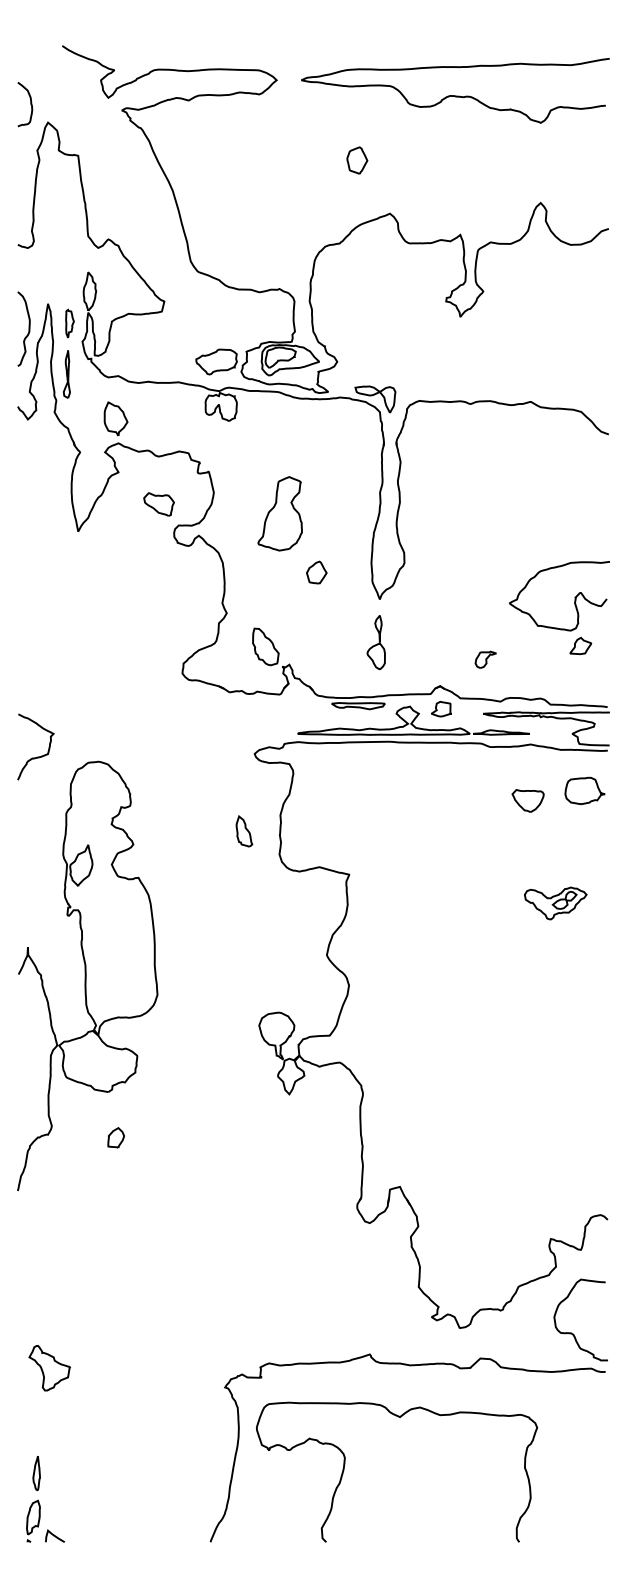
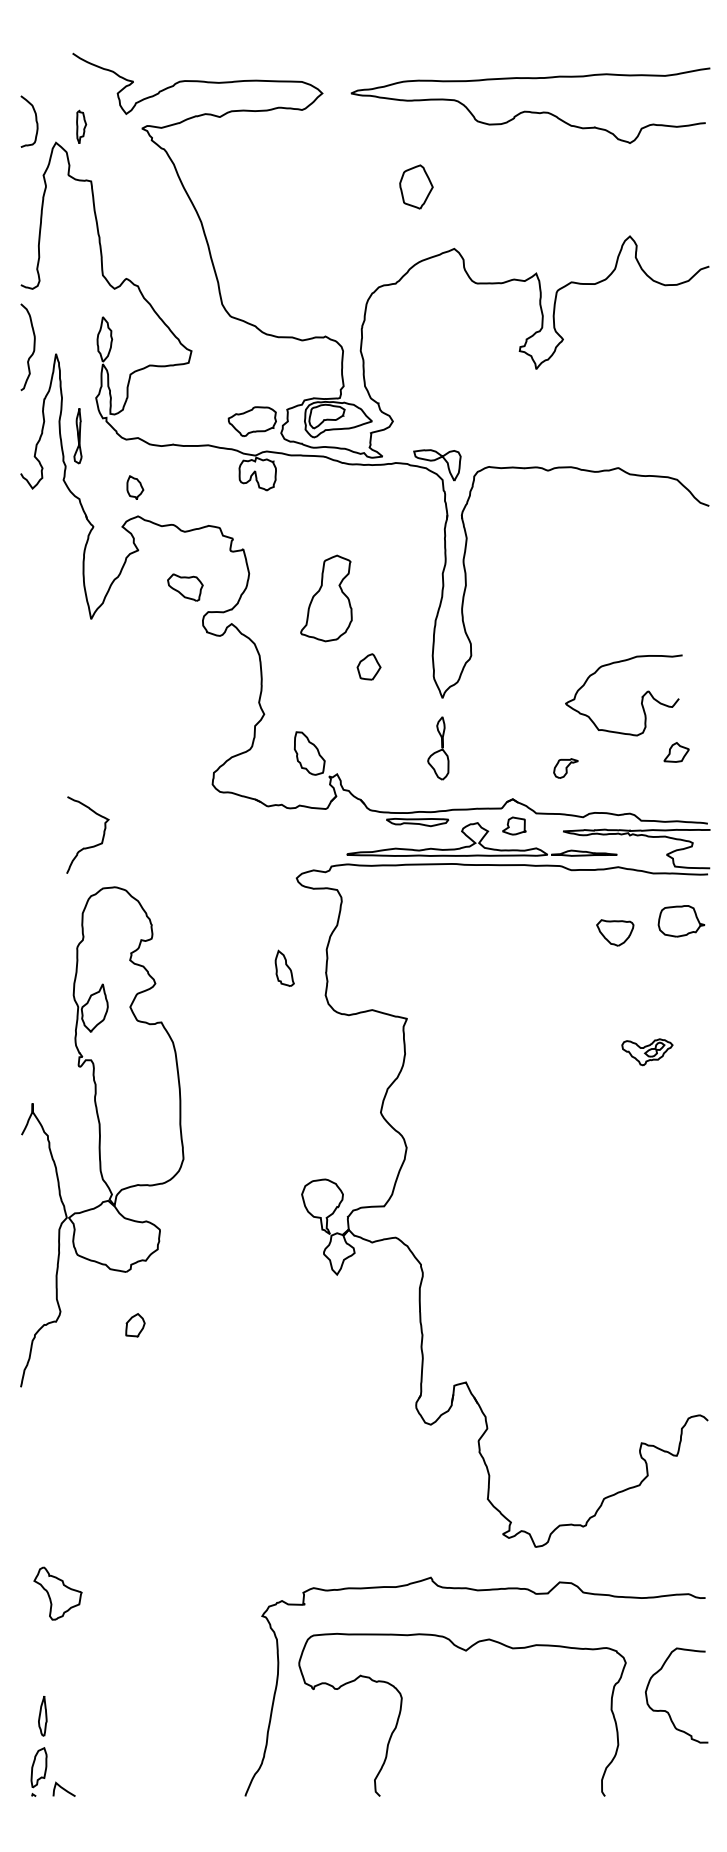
part: (356, 160) -> (415, 186), size x1.4
part: (69, 323) -> (81, 126), moved
curve: (28, 329) -> (33, 347), moved
part: (116, 418) -> (135, 487), size x0.6
curve: (574, 597) -> (641, 696), moved
curve: (36, 756) -> (88, 846), moved
part: (555, 902) -> (647, 1051), size x0.7
curve: (573, 1333) -> (668, 1711), moved

